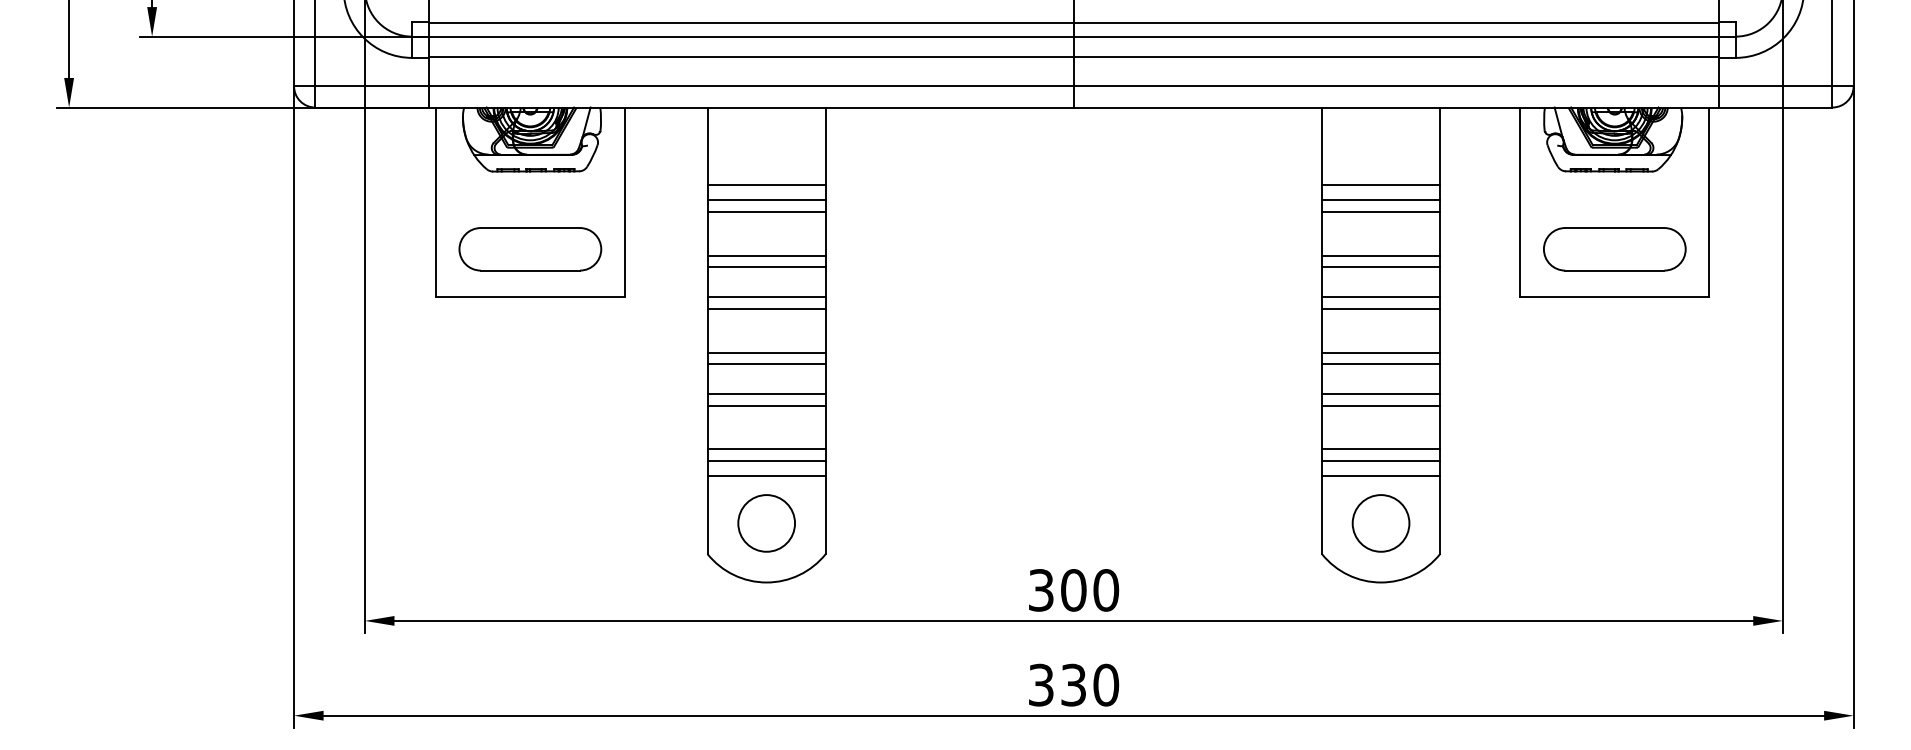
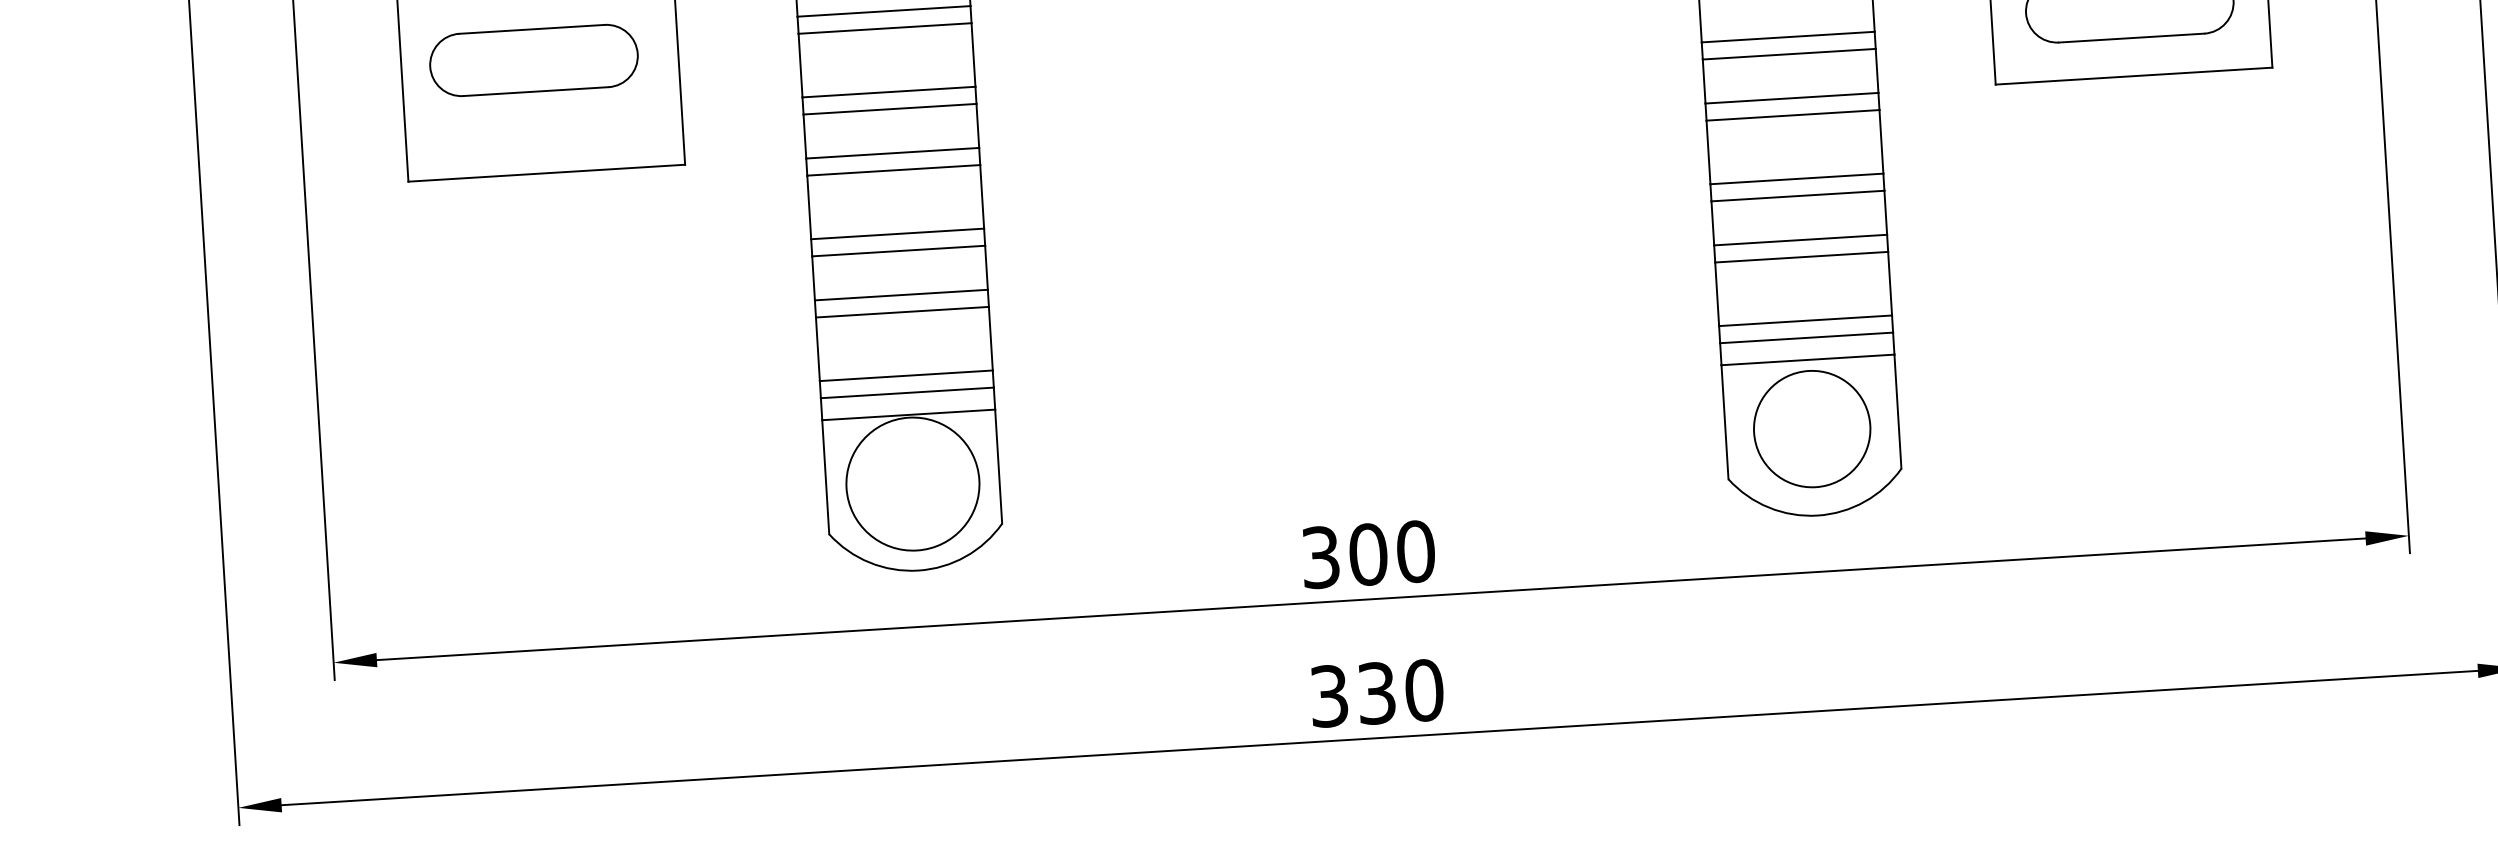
part: (530, 249) -> (534, 60), moved
circle: (766, 523) -> (912, 484), size x1.6
circle: (1380, 523) -> (1811, 429), size x1.4

